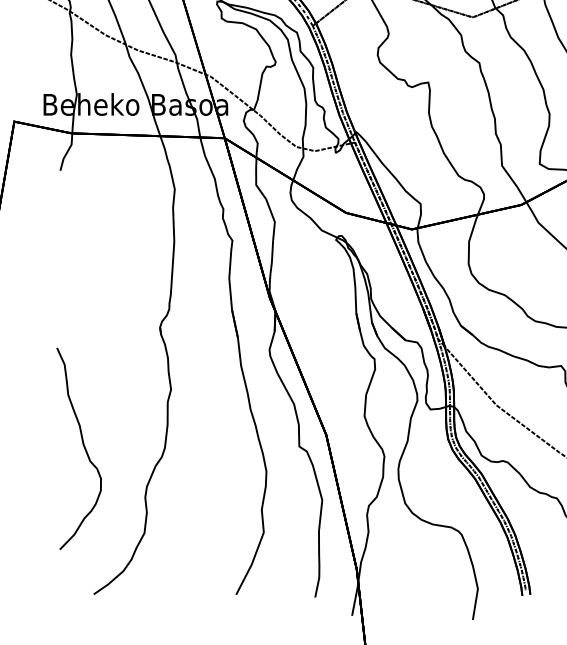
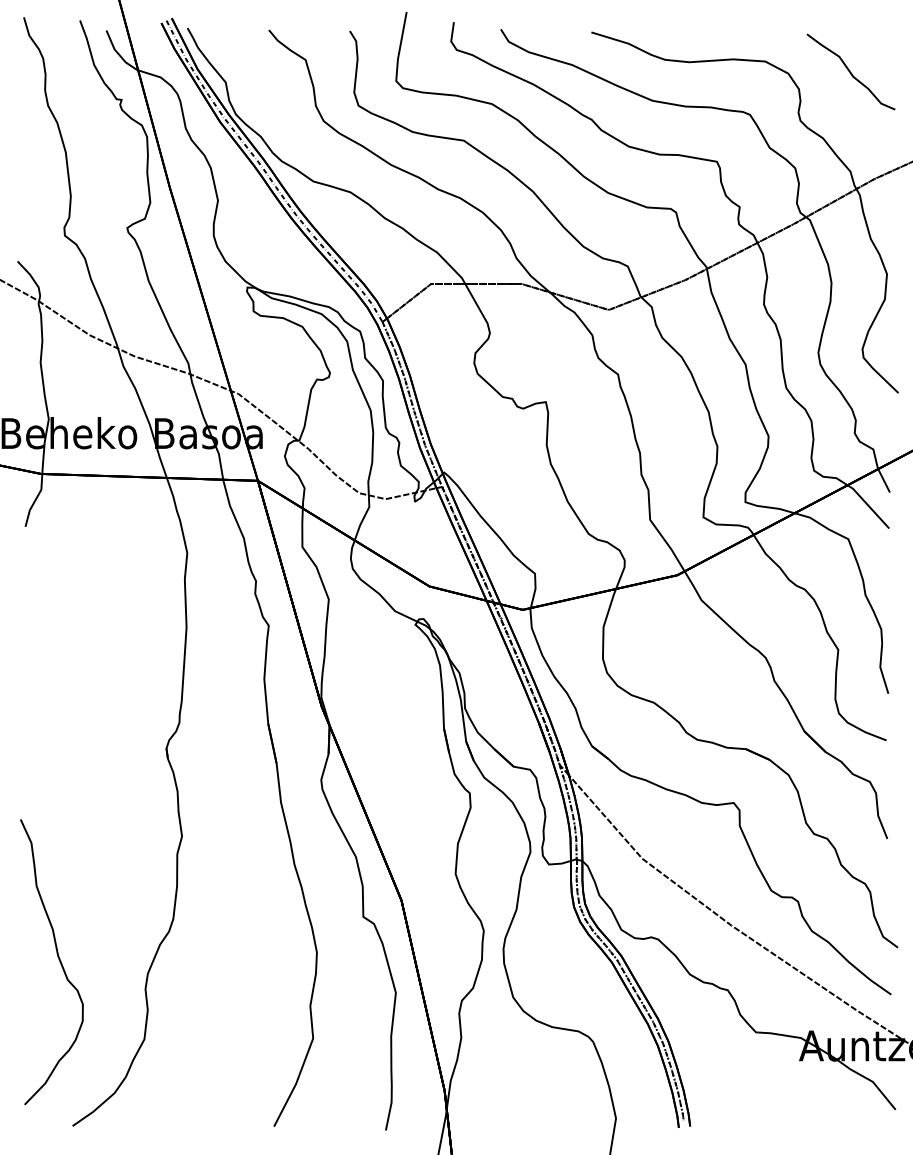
curve: (83, 446) -> (58, 959), moved

